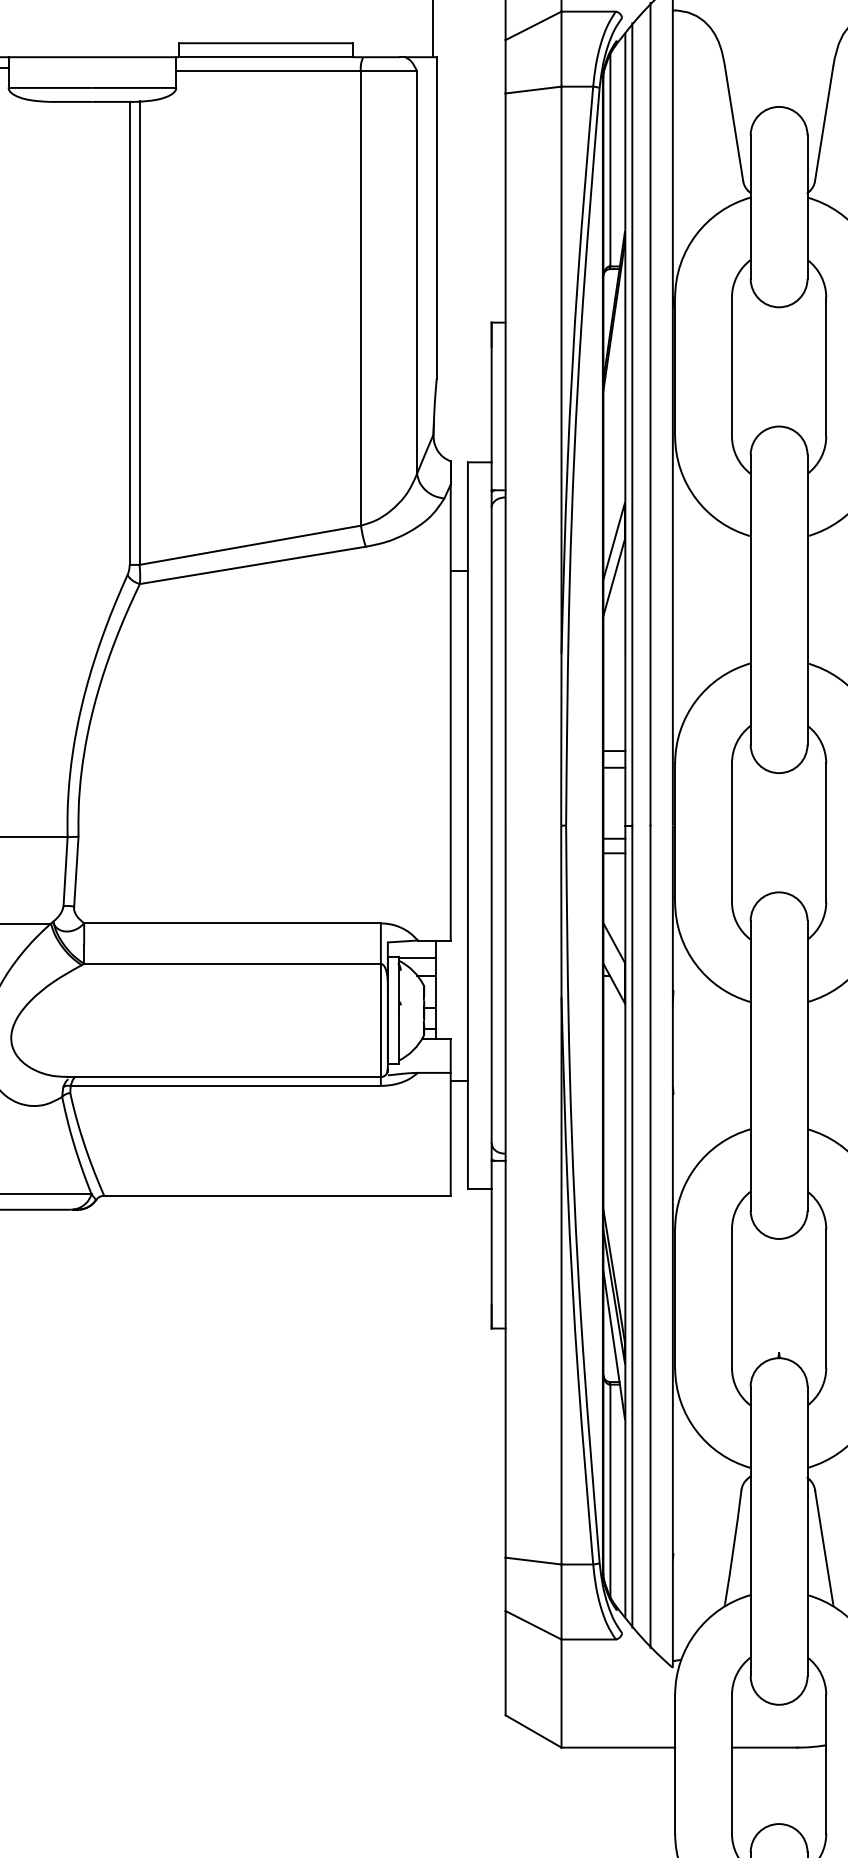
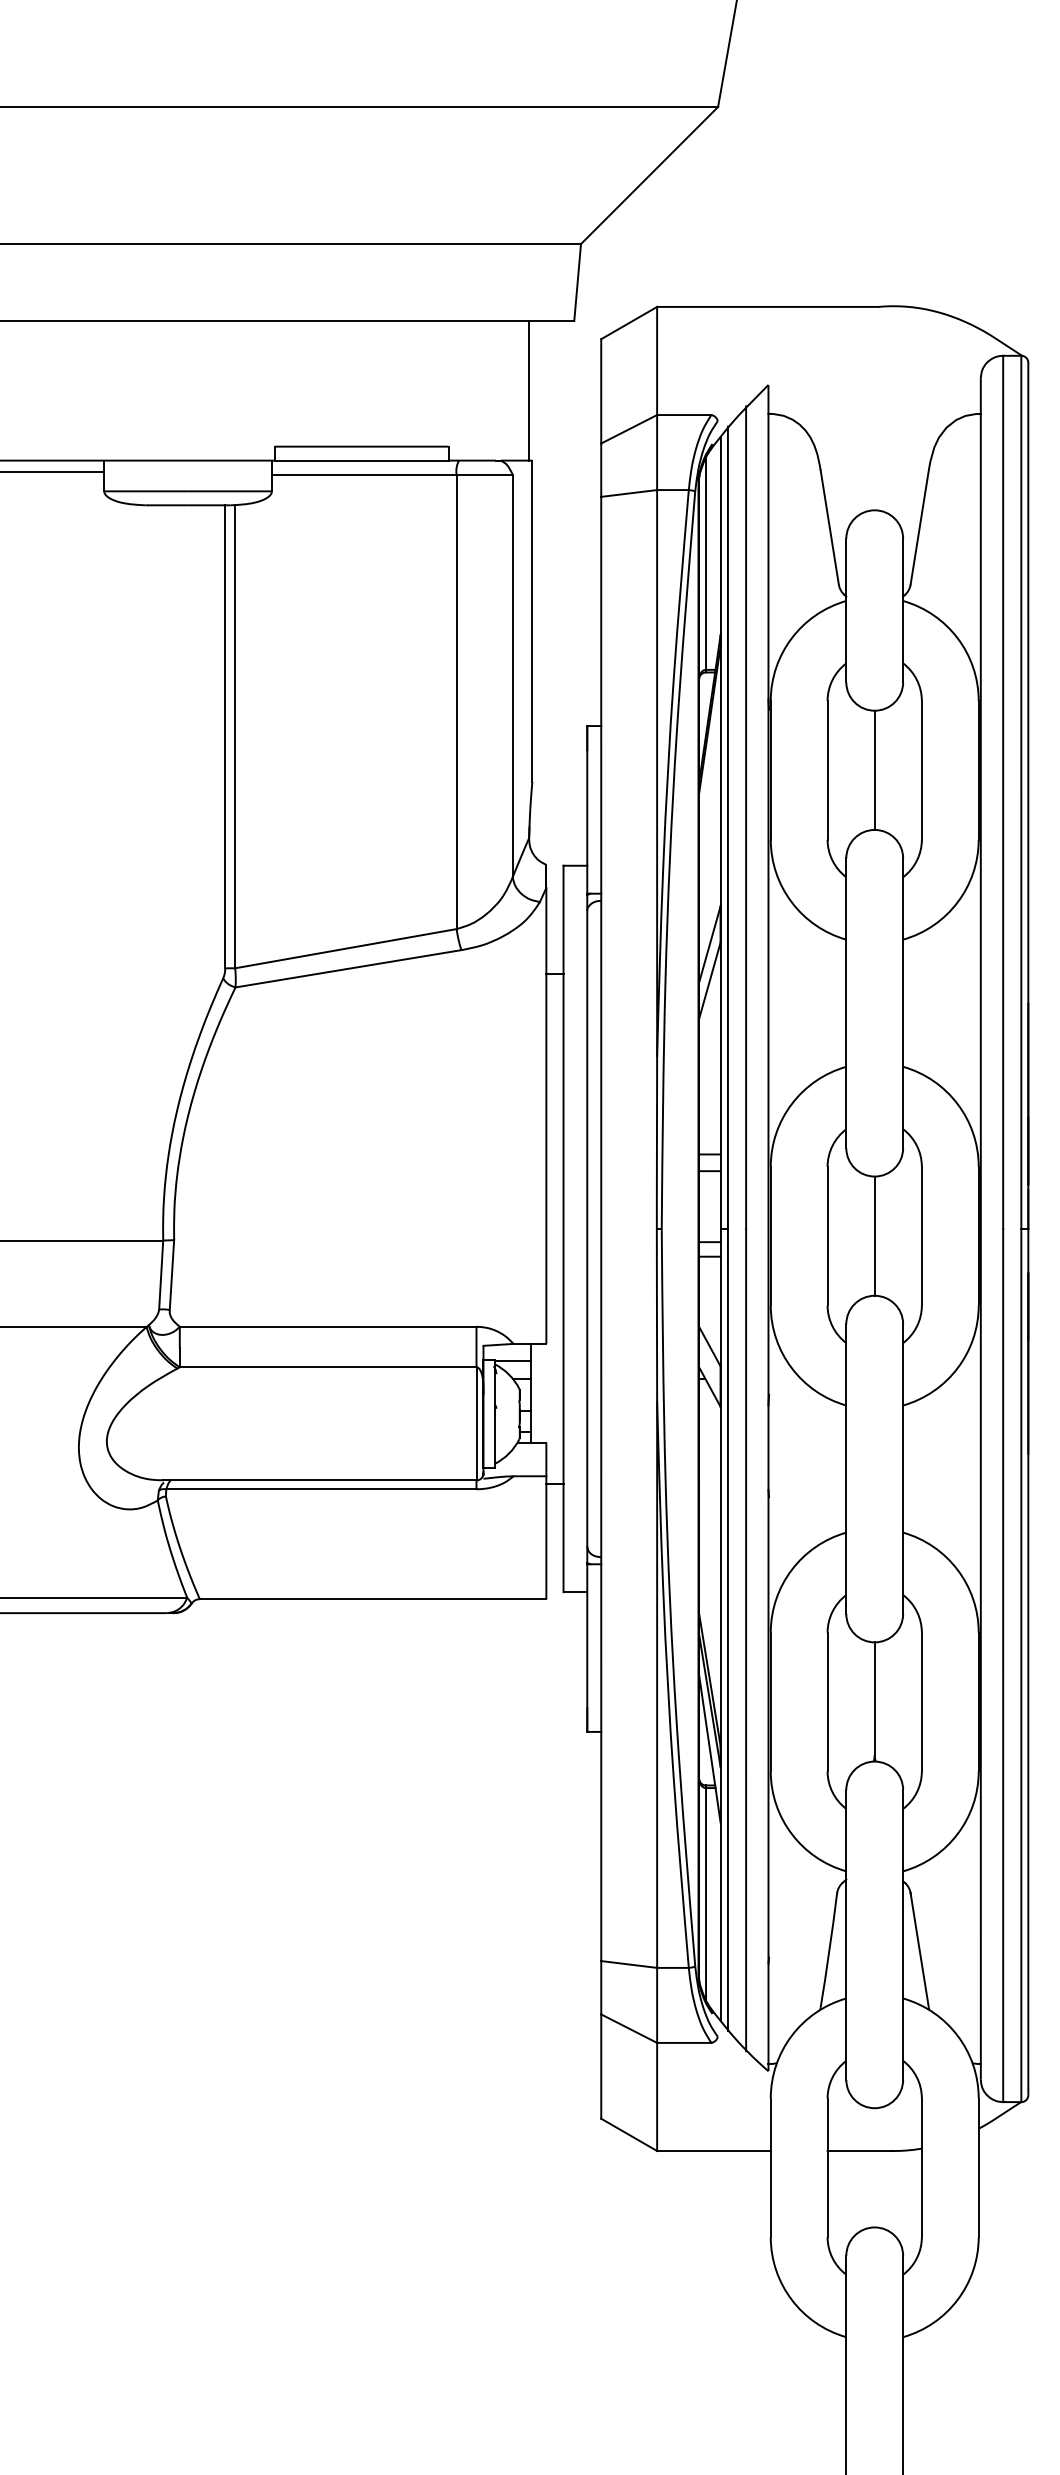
line: (778, 366) -> (874, 769), added
line: (778, 832) -> (874, 1235), added
line: (778, 1295) -> (874, 1698), added

